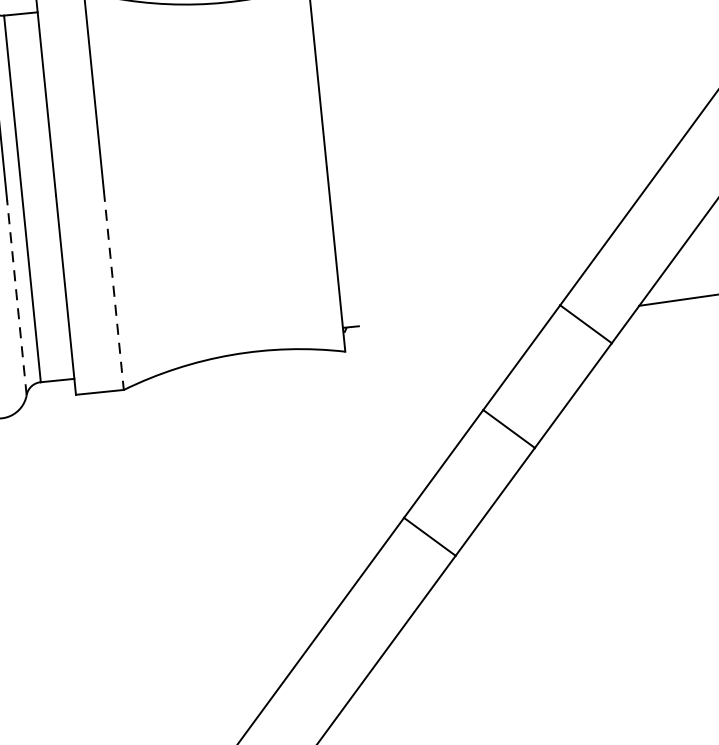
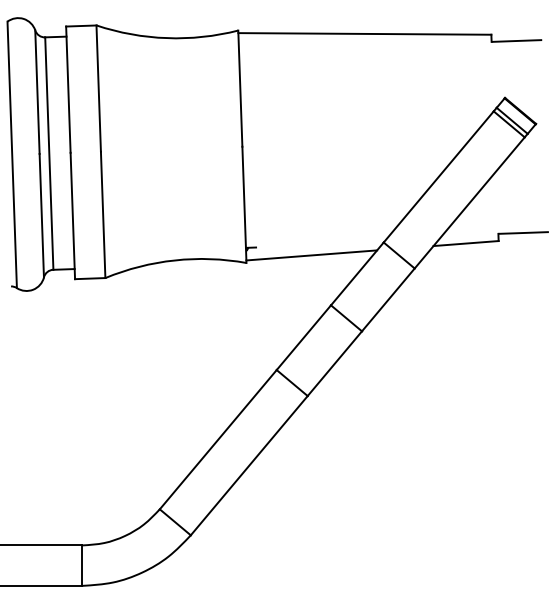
line: (114, 291) -> (103, 215), dashed -> solid
line: (16, 297) -> (41, 215), dashed -> solid
line: (447, 333) -> (311, 255), added

